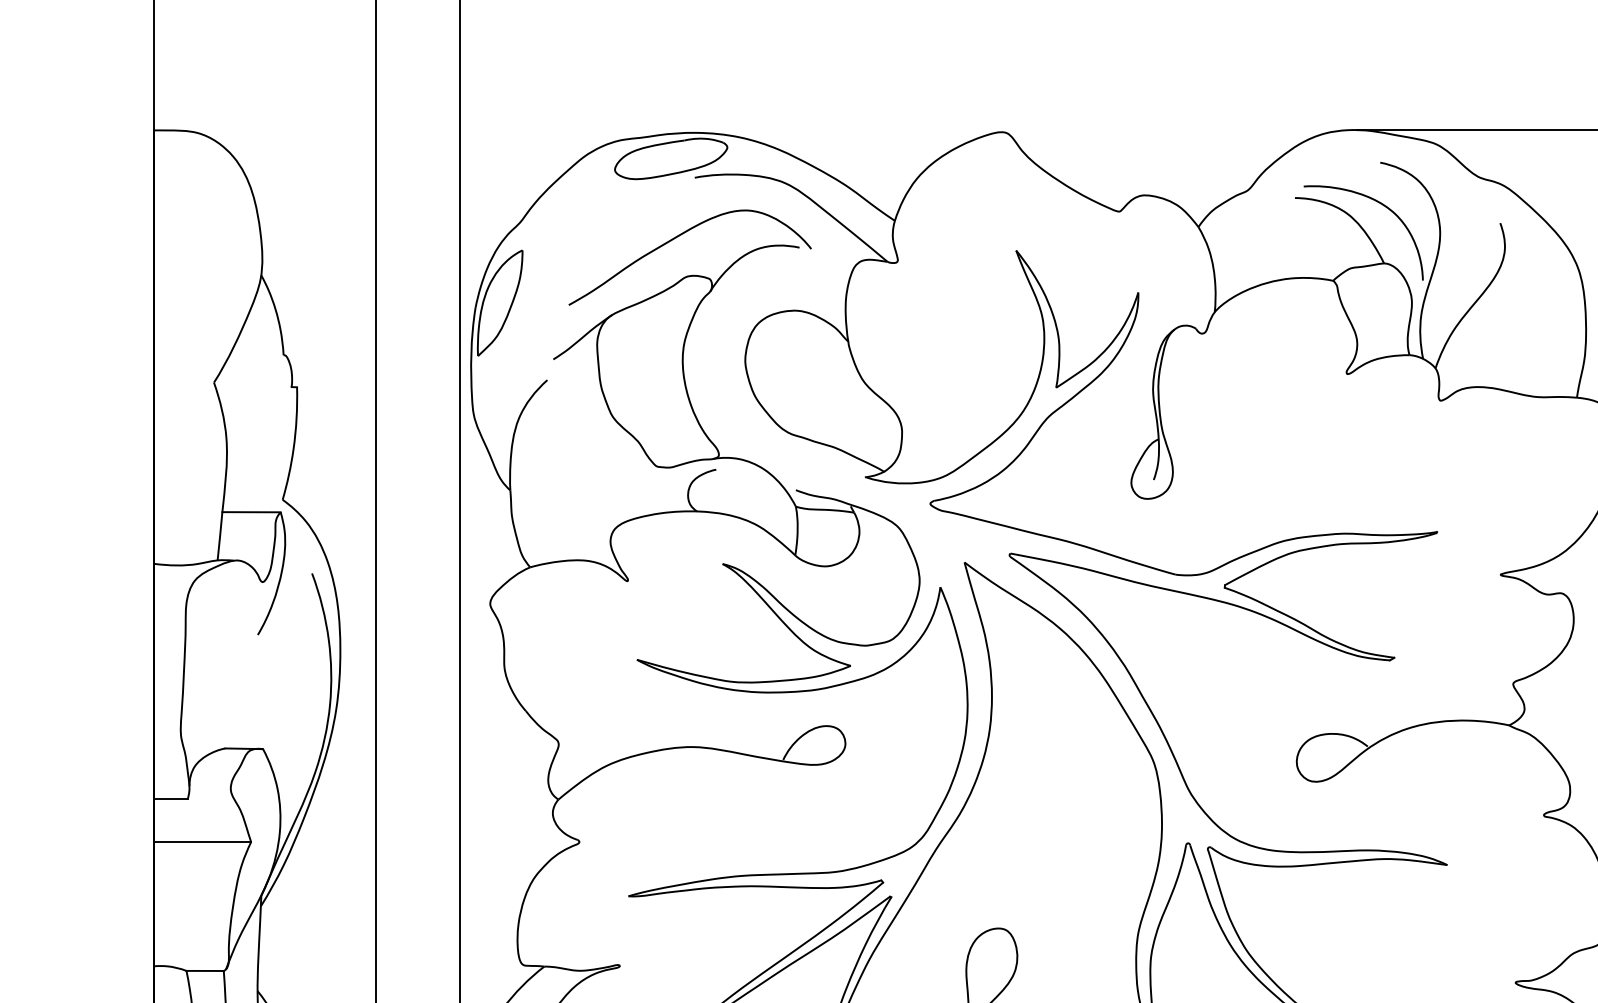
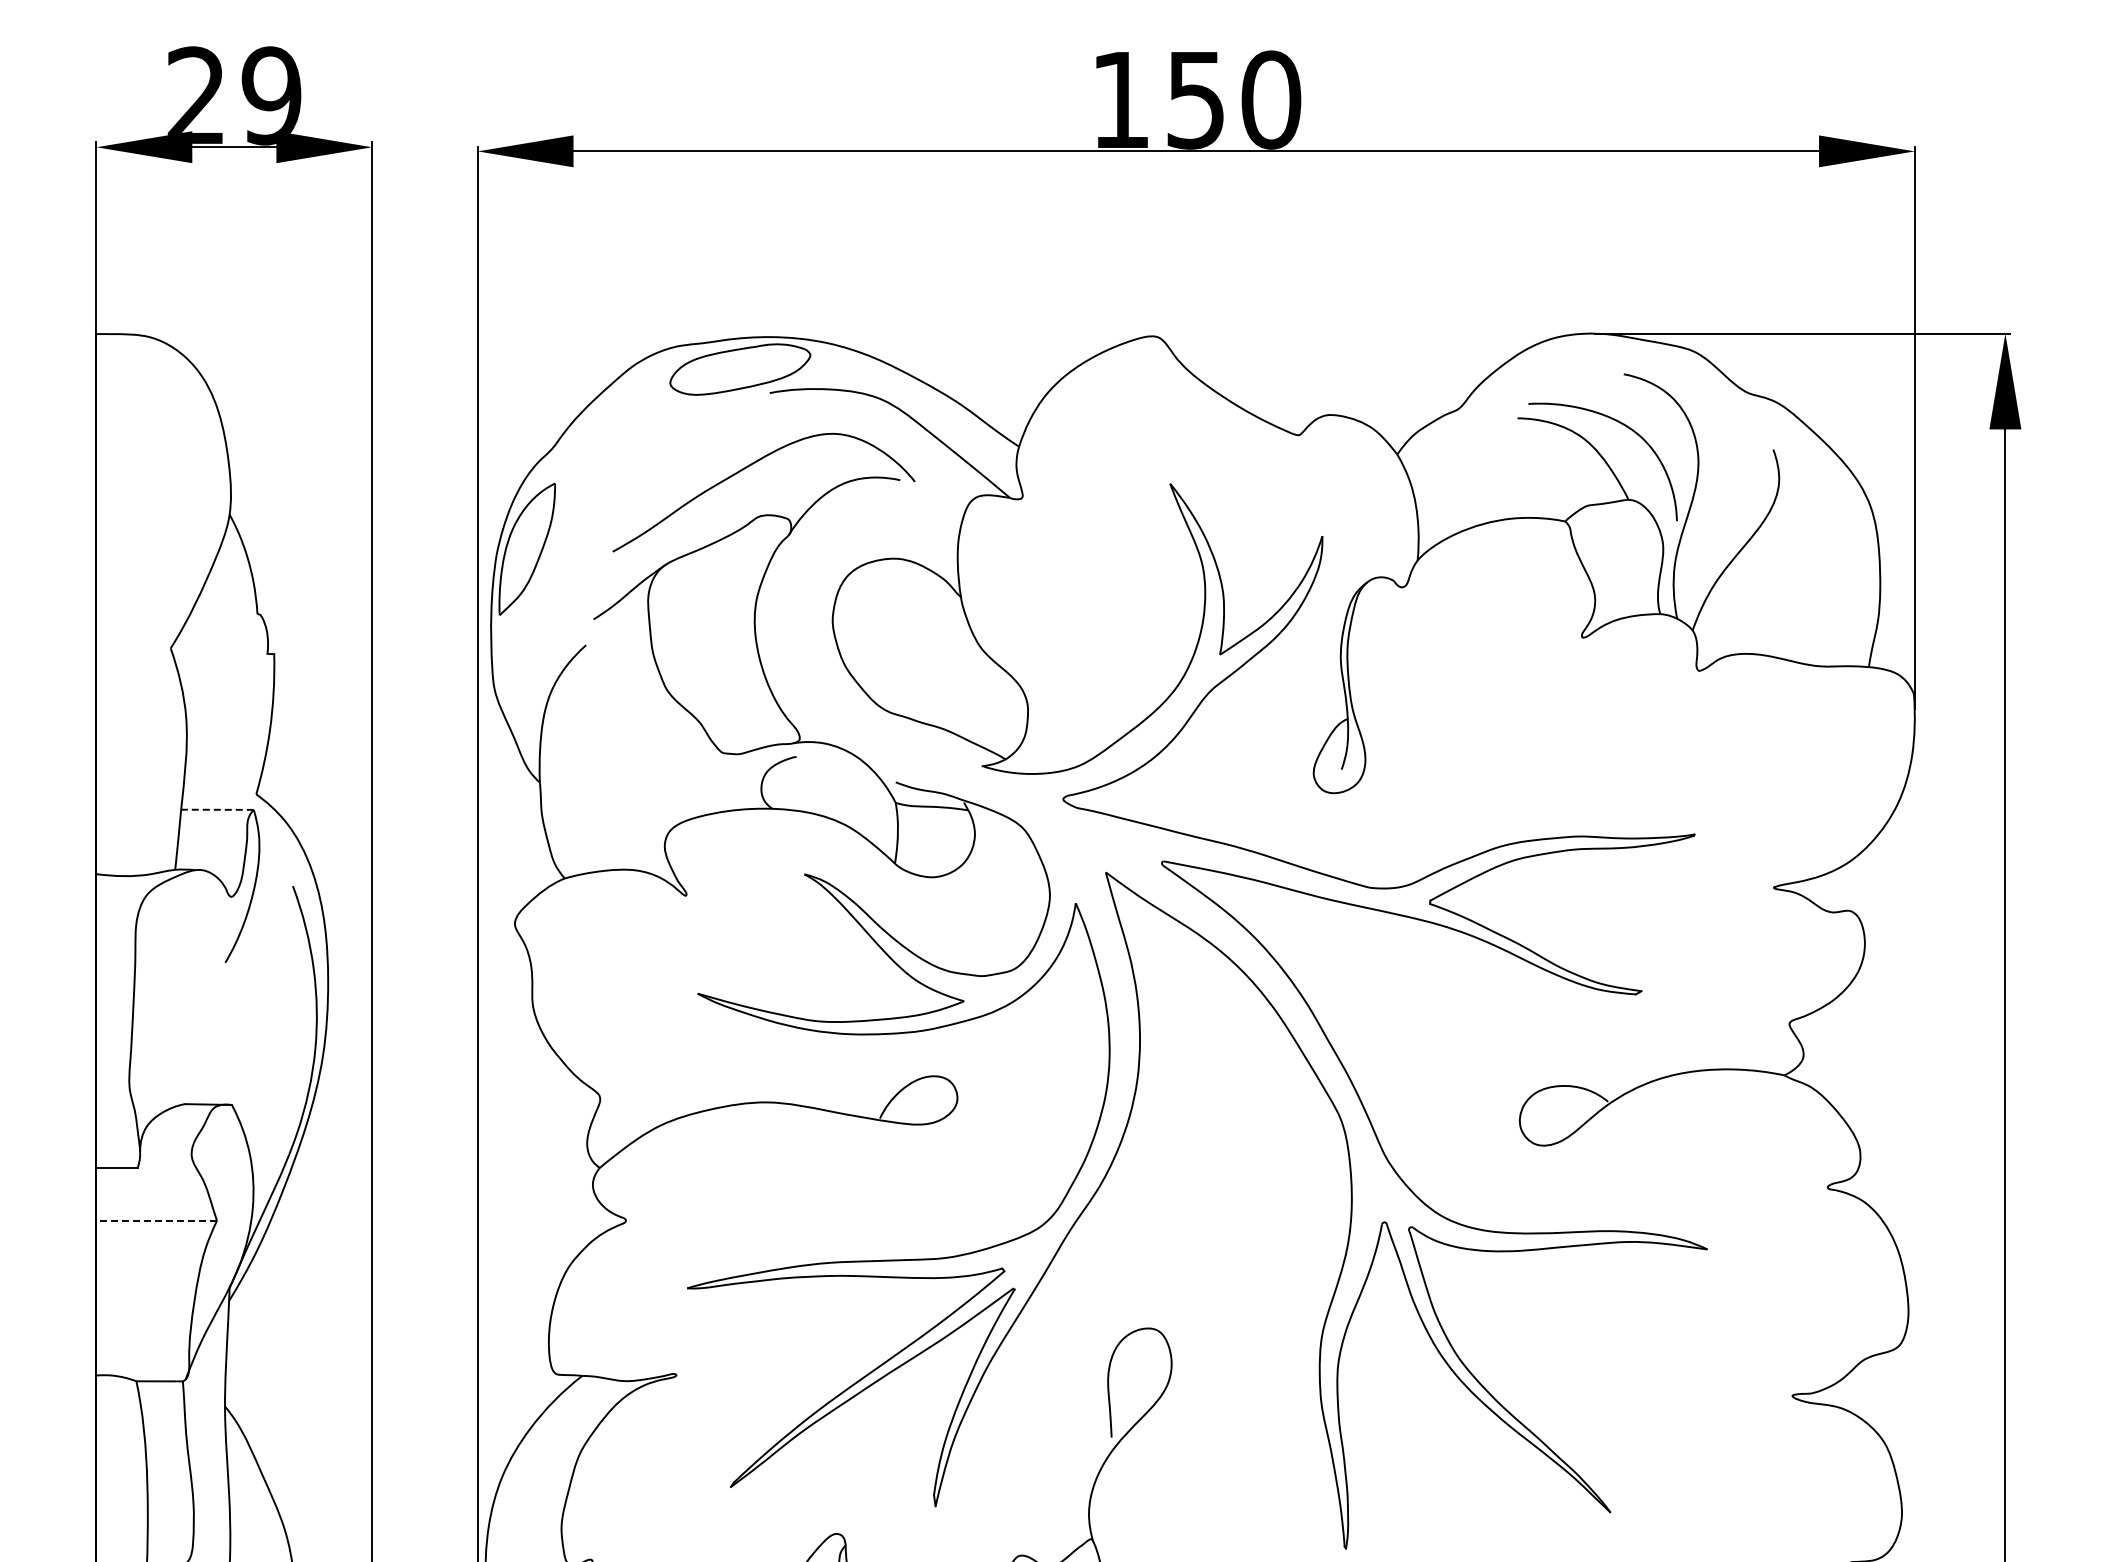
line: (250, 511) -> (216, 809), solid -> dashed
line: (202, 841) -> (156, 1220), solid -> dashed

